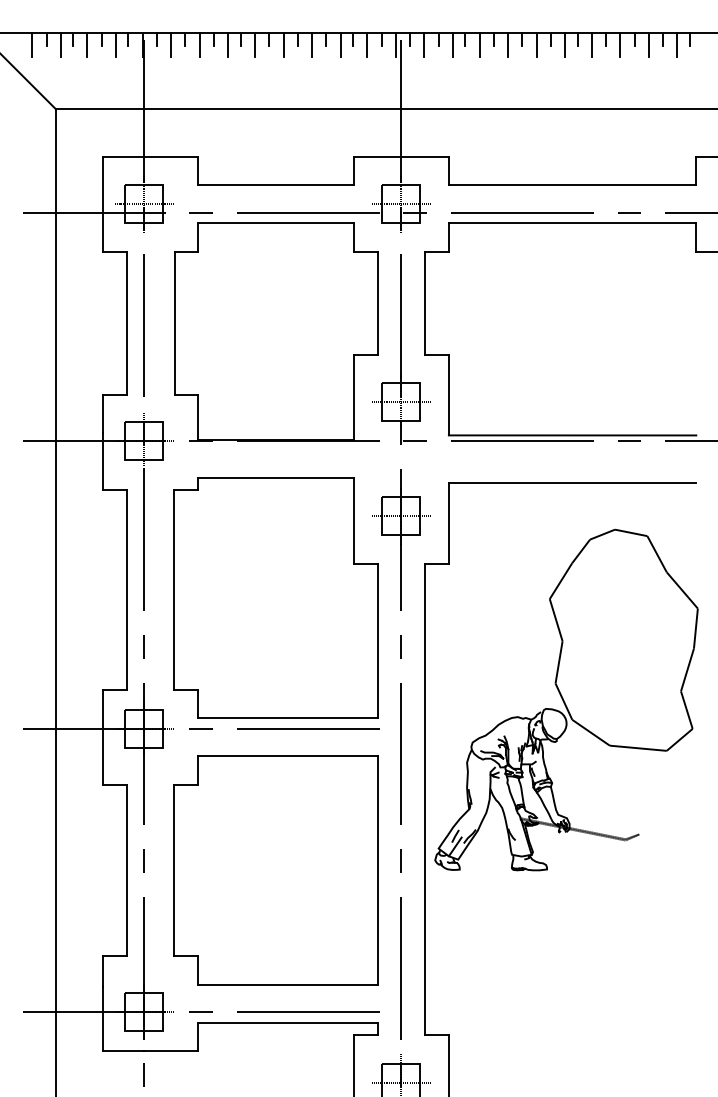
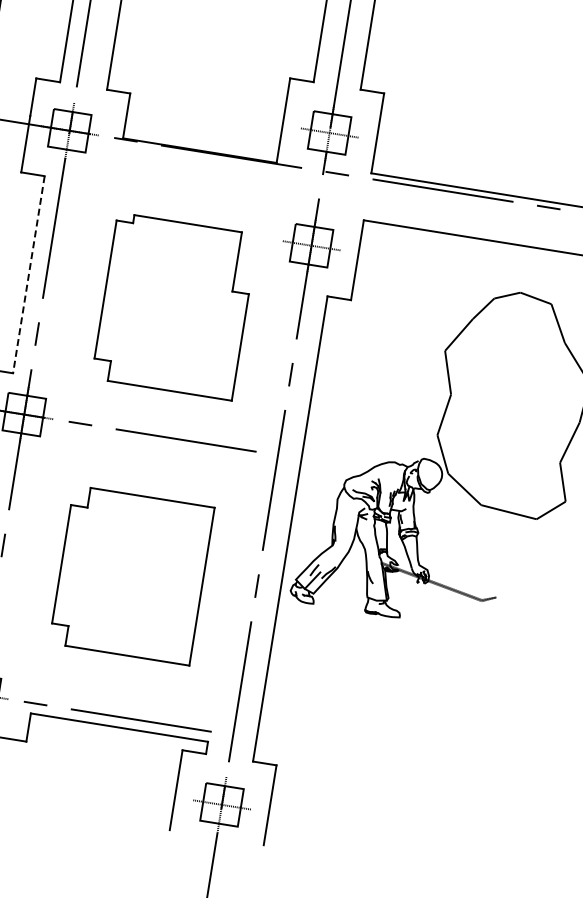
line: (126, 589) -> (28, 274), solid -> dashed
part: (275, 597) -> (174, 305), size x0.7
part: (275, 870) -> (131, 575), size x0.7

